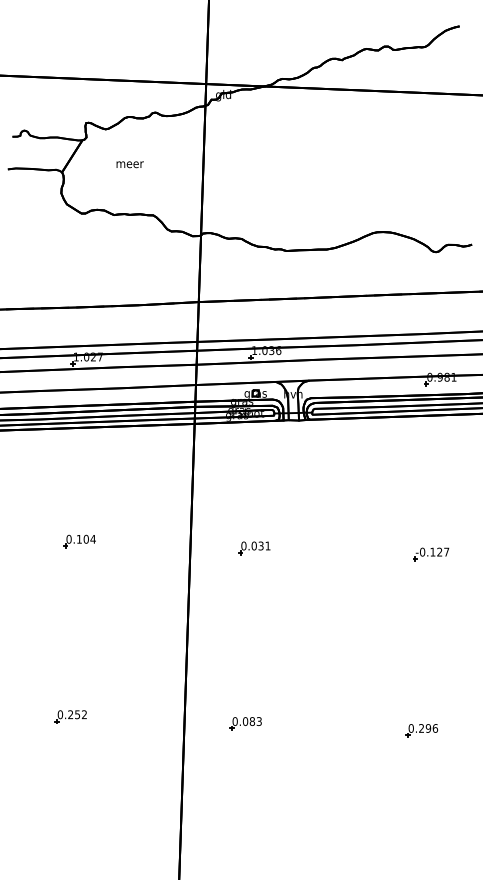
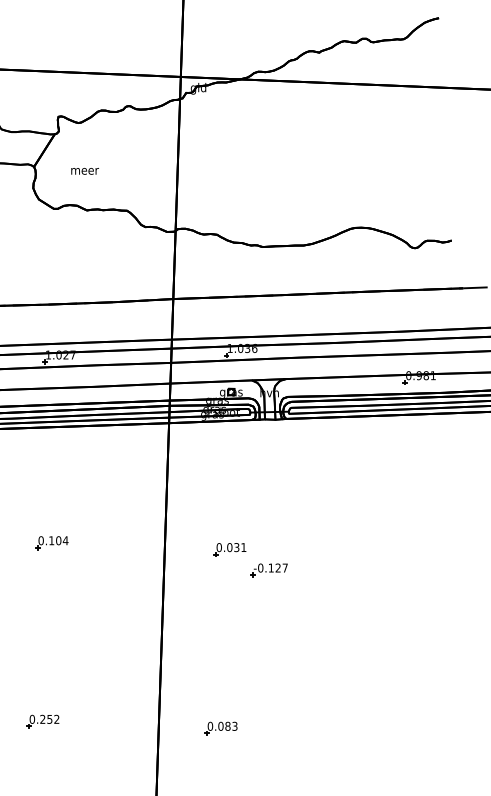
text: (129, 164) -> (84, 171), moved
part: (431, 554) -> (269, 570), moved
part: (421, 730) -> (400, 735), removed

